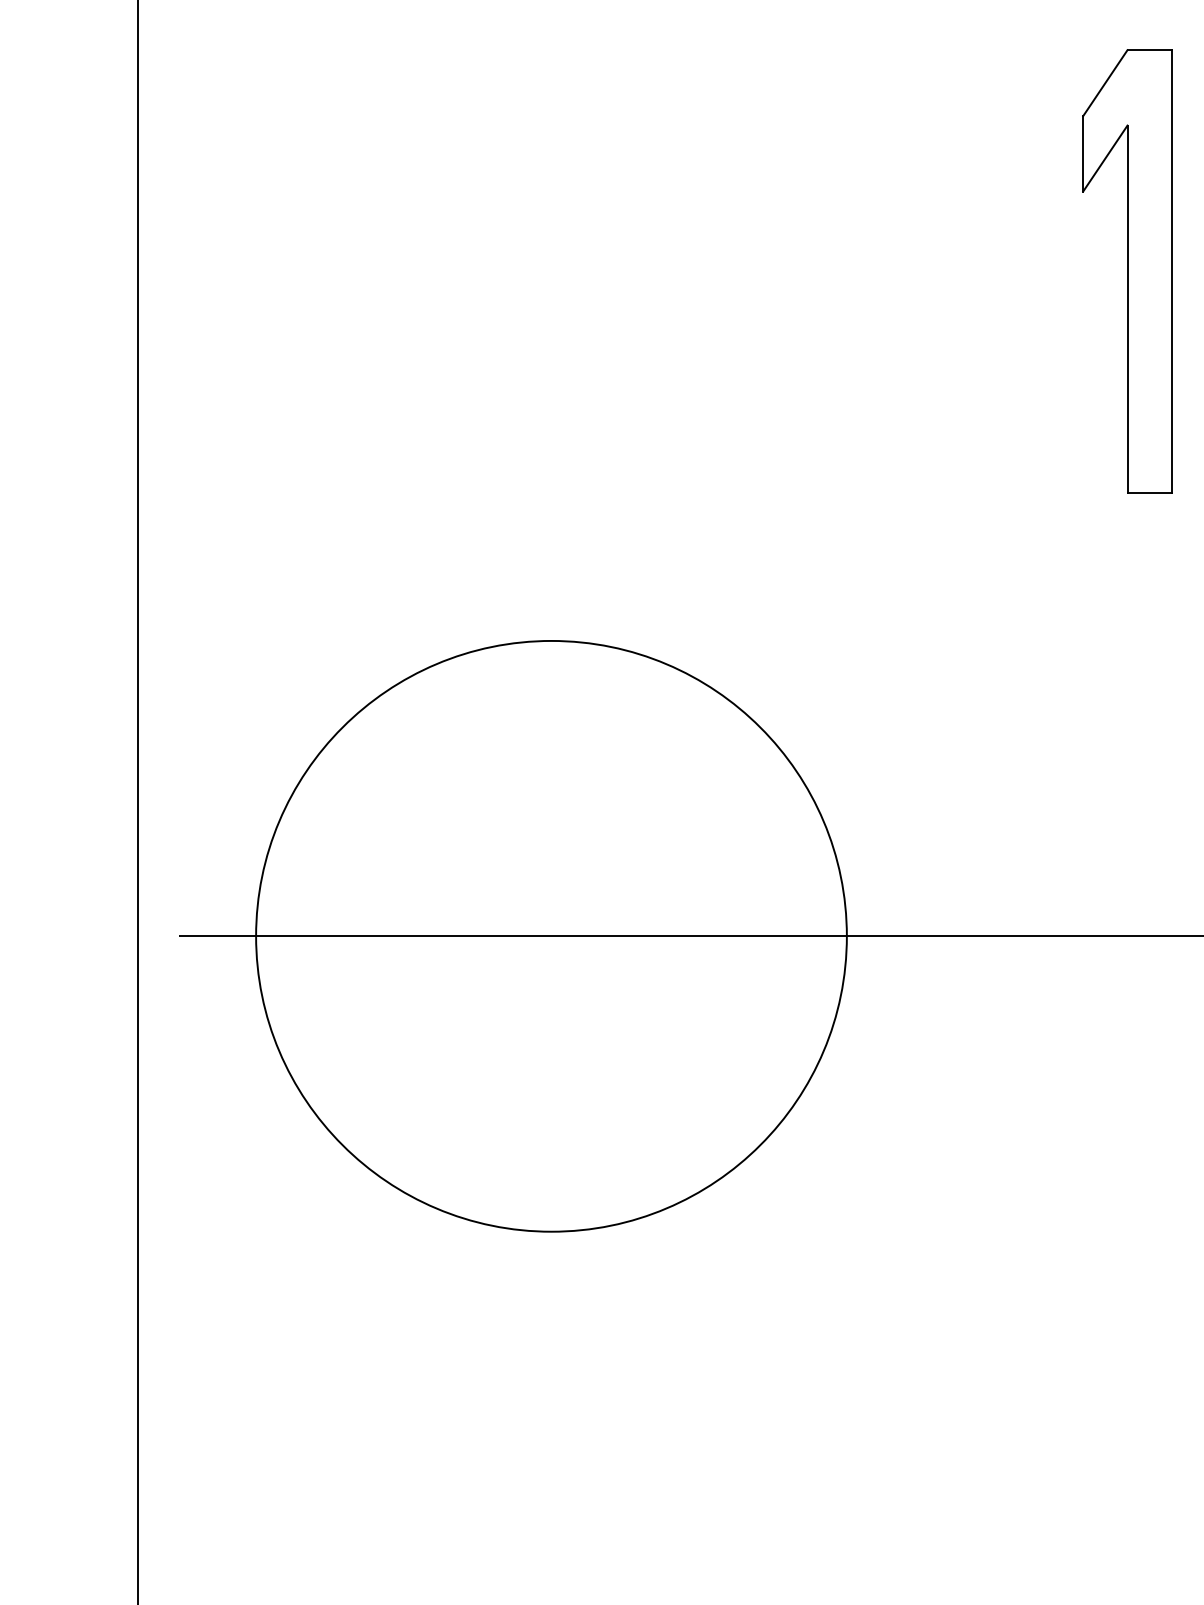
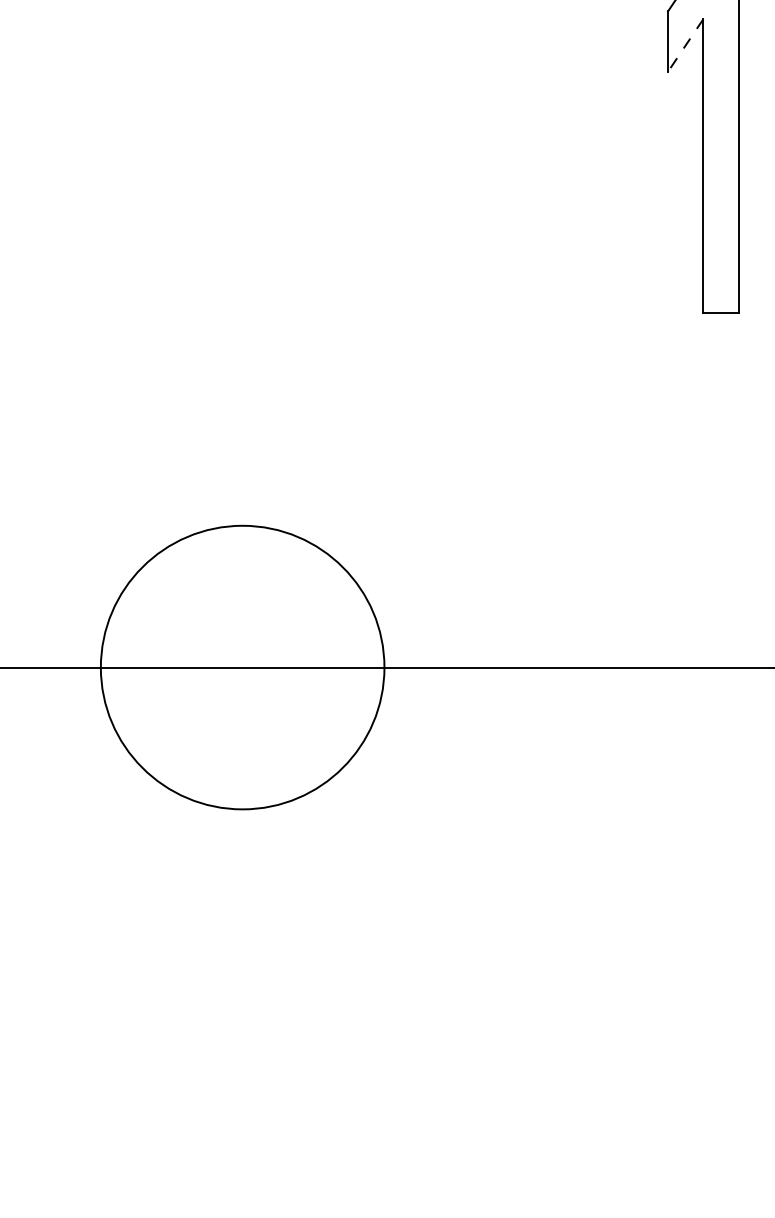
line: (1105, 158) -> (685, 45), solid -> dashed
circle: (551, 935) -> (242, 666), size x0.6

